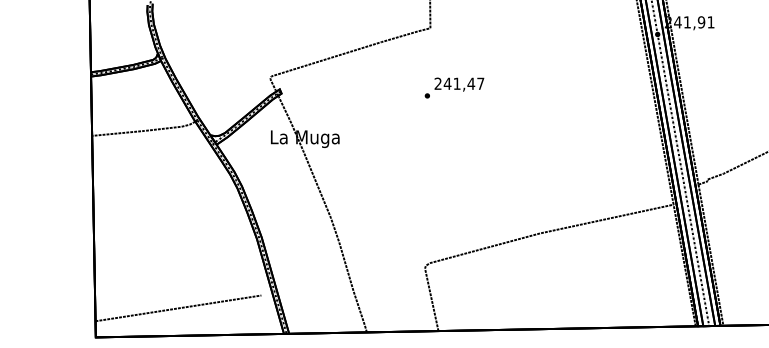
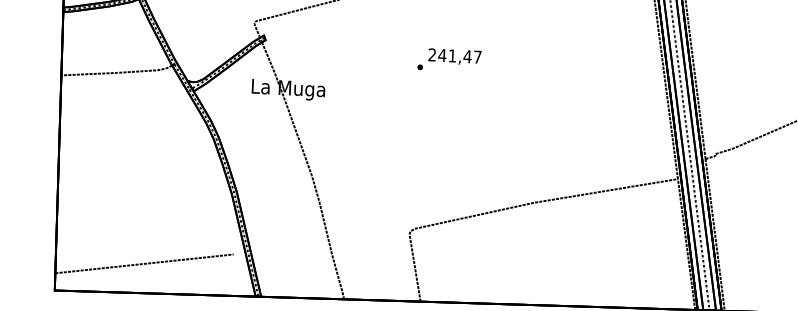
text: (454, 87) -> (449, 59), moved

